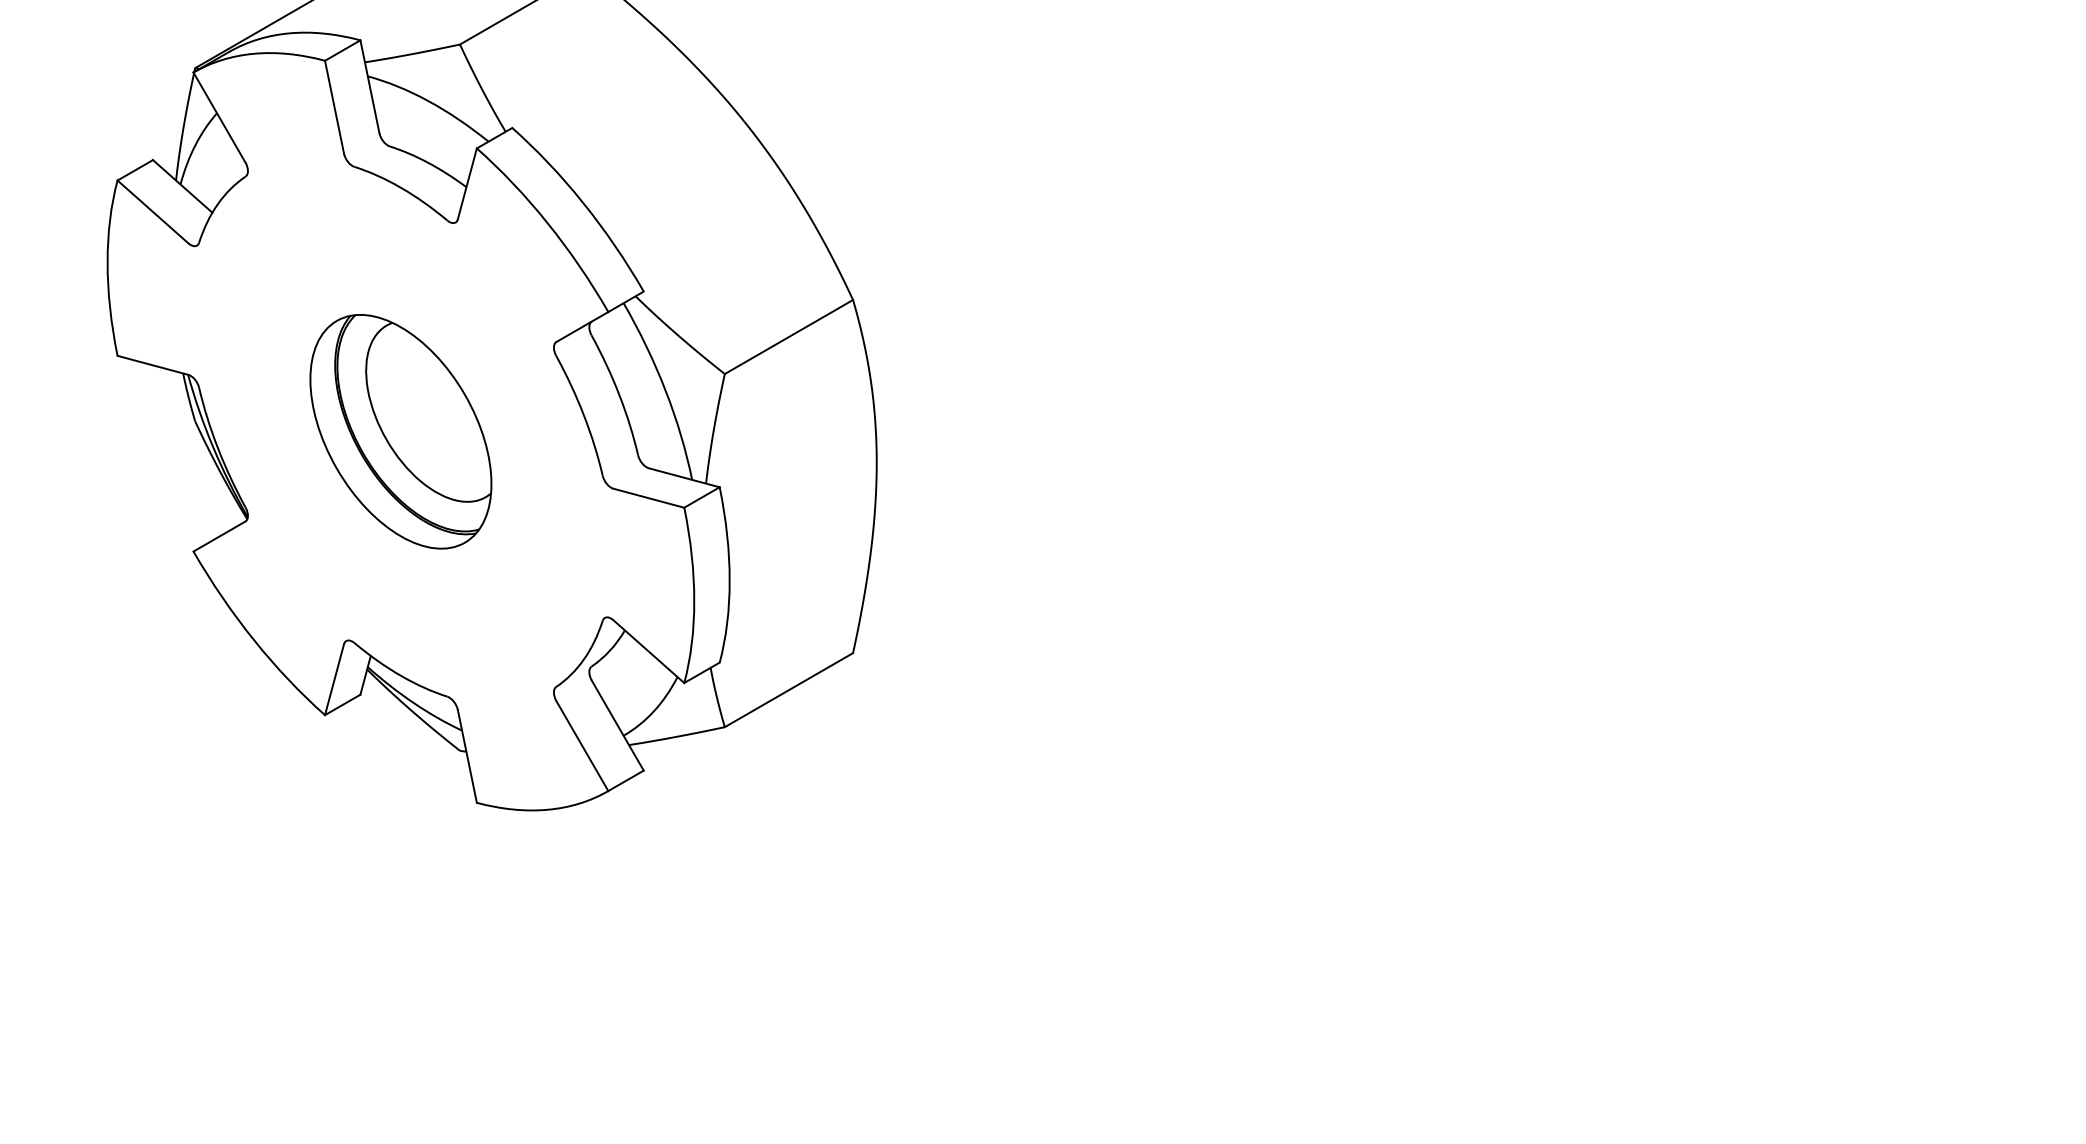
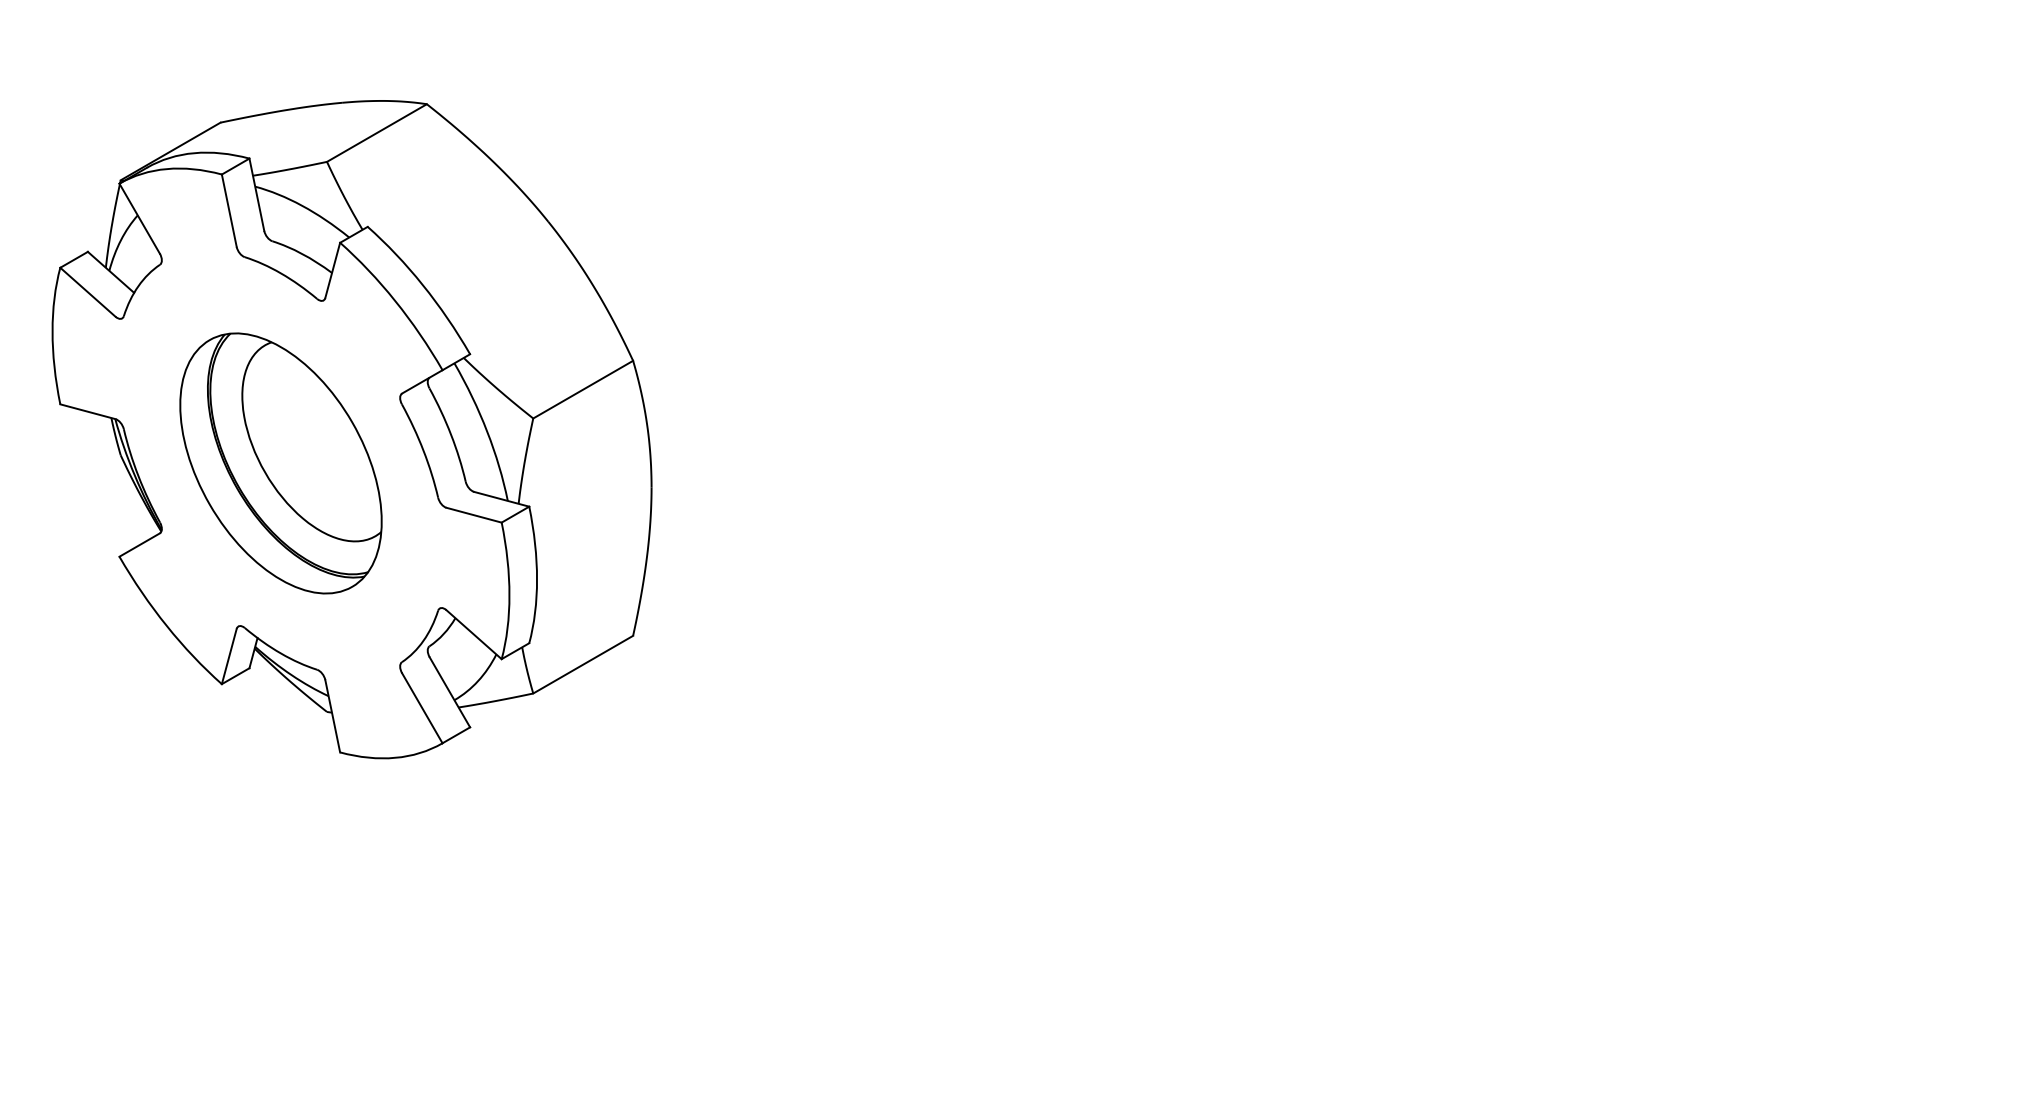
part: (400, 431) -> (280, 463), size x1.43

